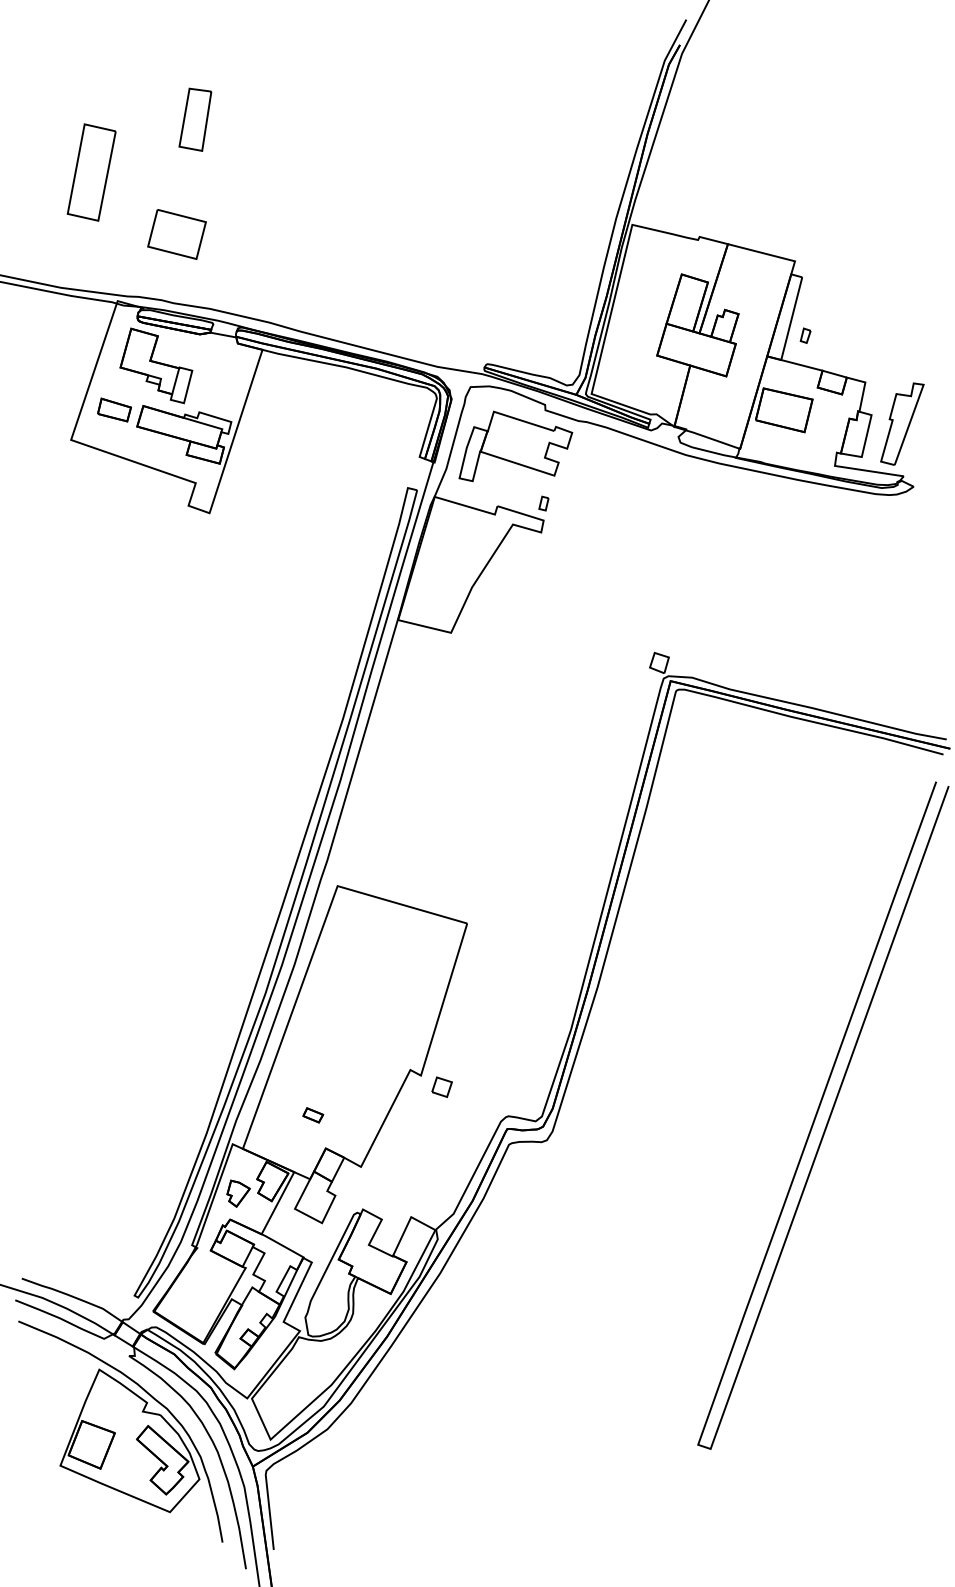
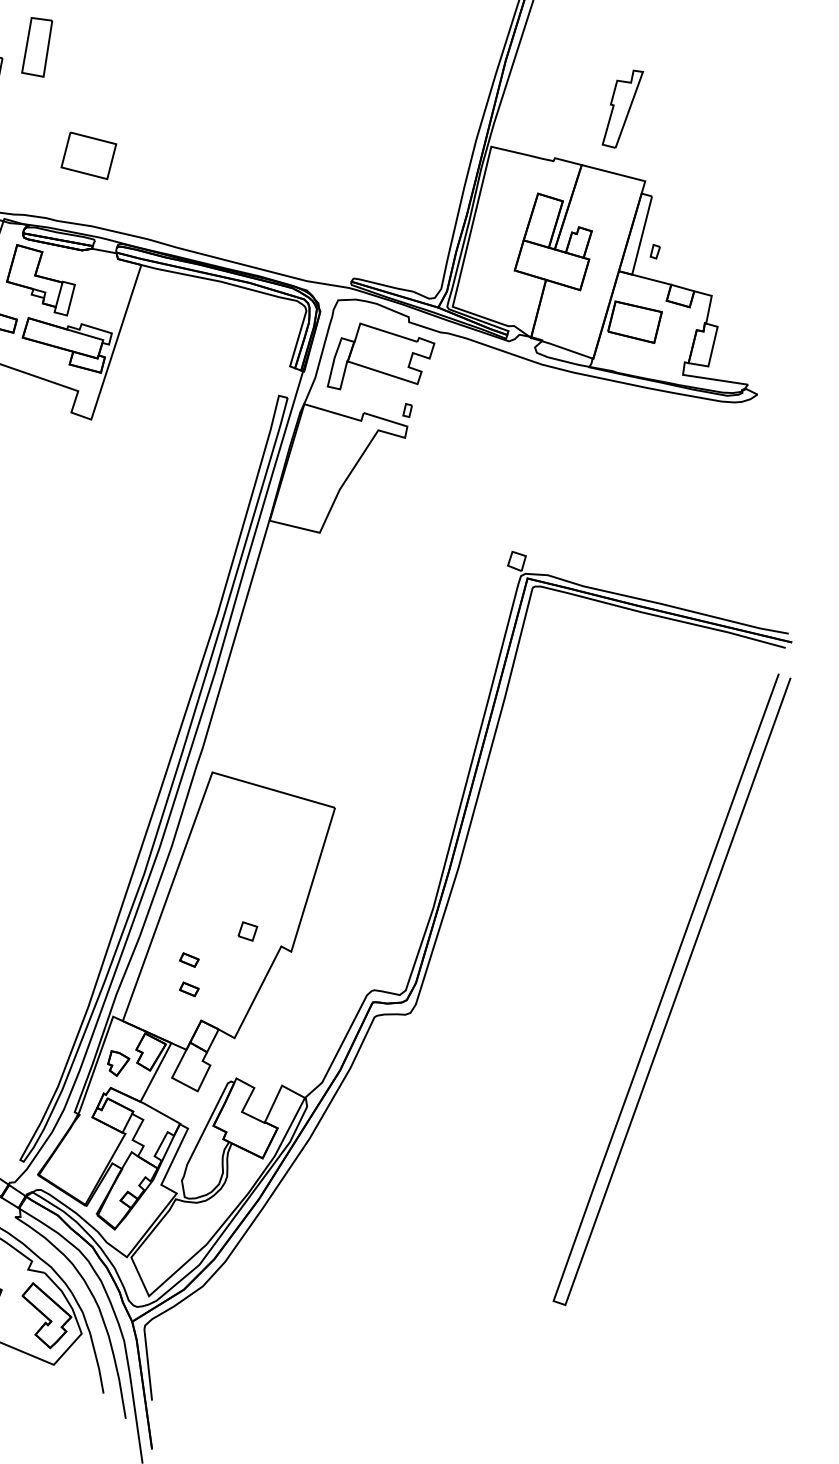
part: (195, 119) -> (37, 47), moved
part: (176, 234) -> (88, 155), moved
part: (902, 423) -> (622, 108), moved
part: (313, 1084) -> (189, 960), added
part: (441, 1086) -> (247, 930), moved

